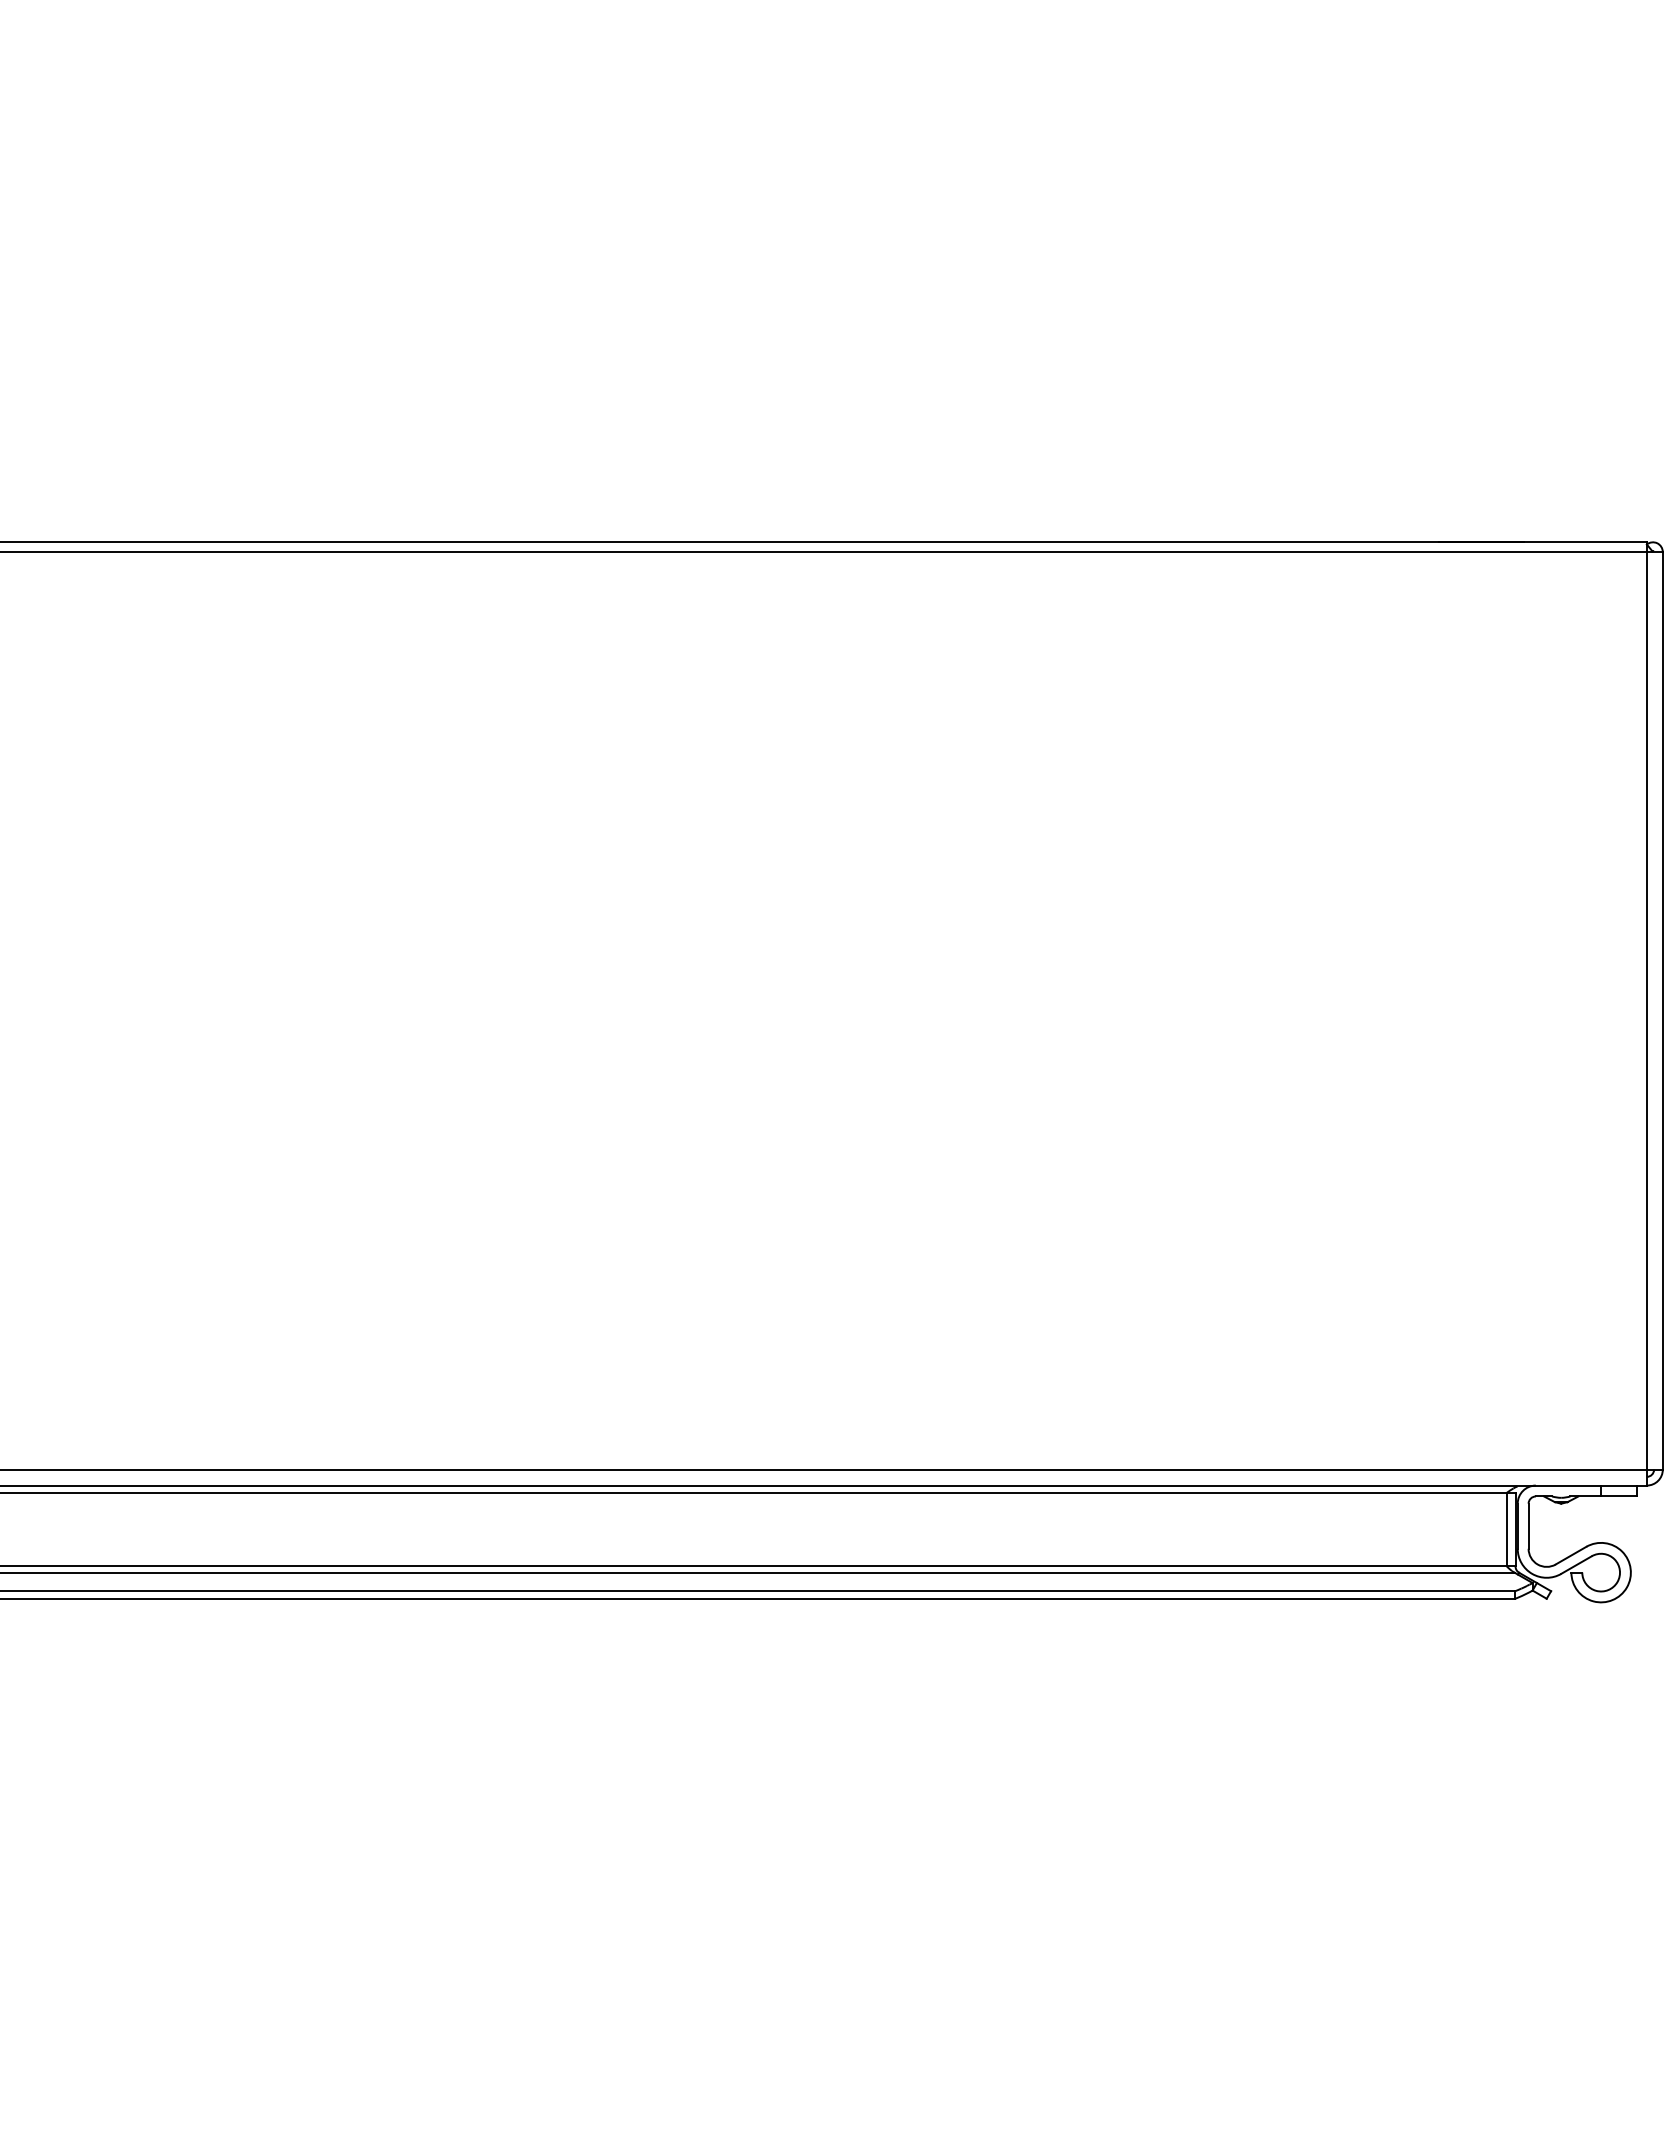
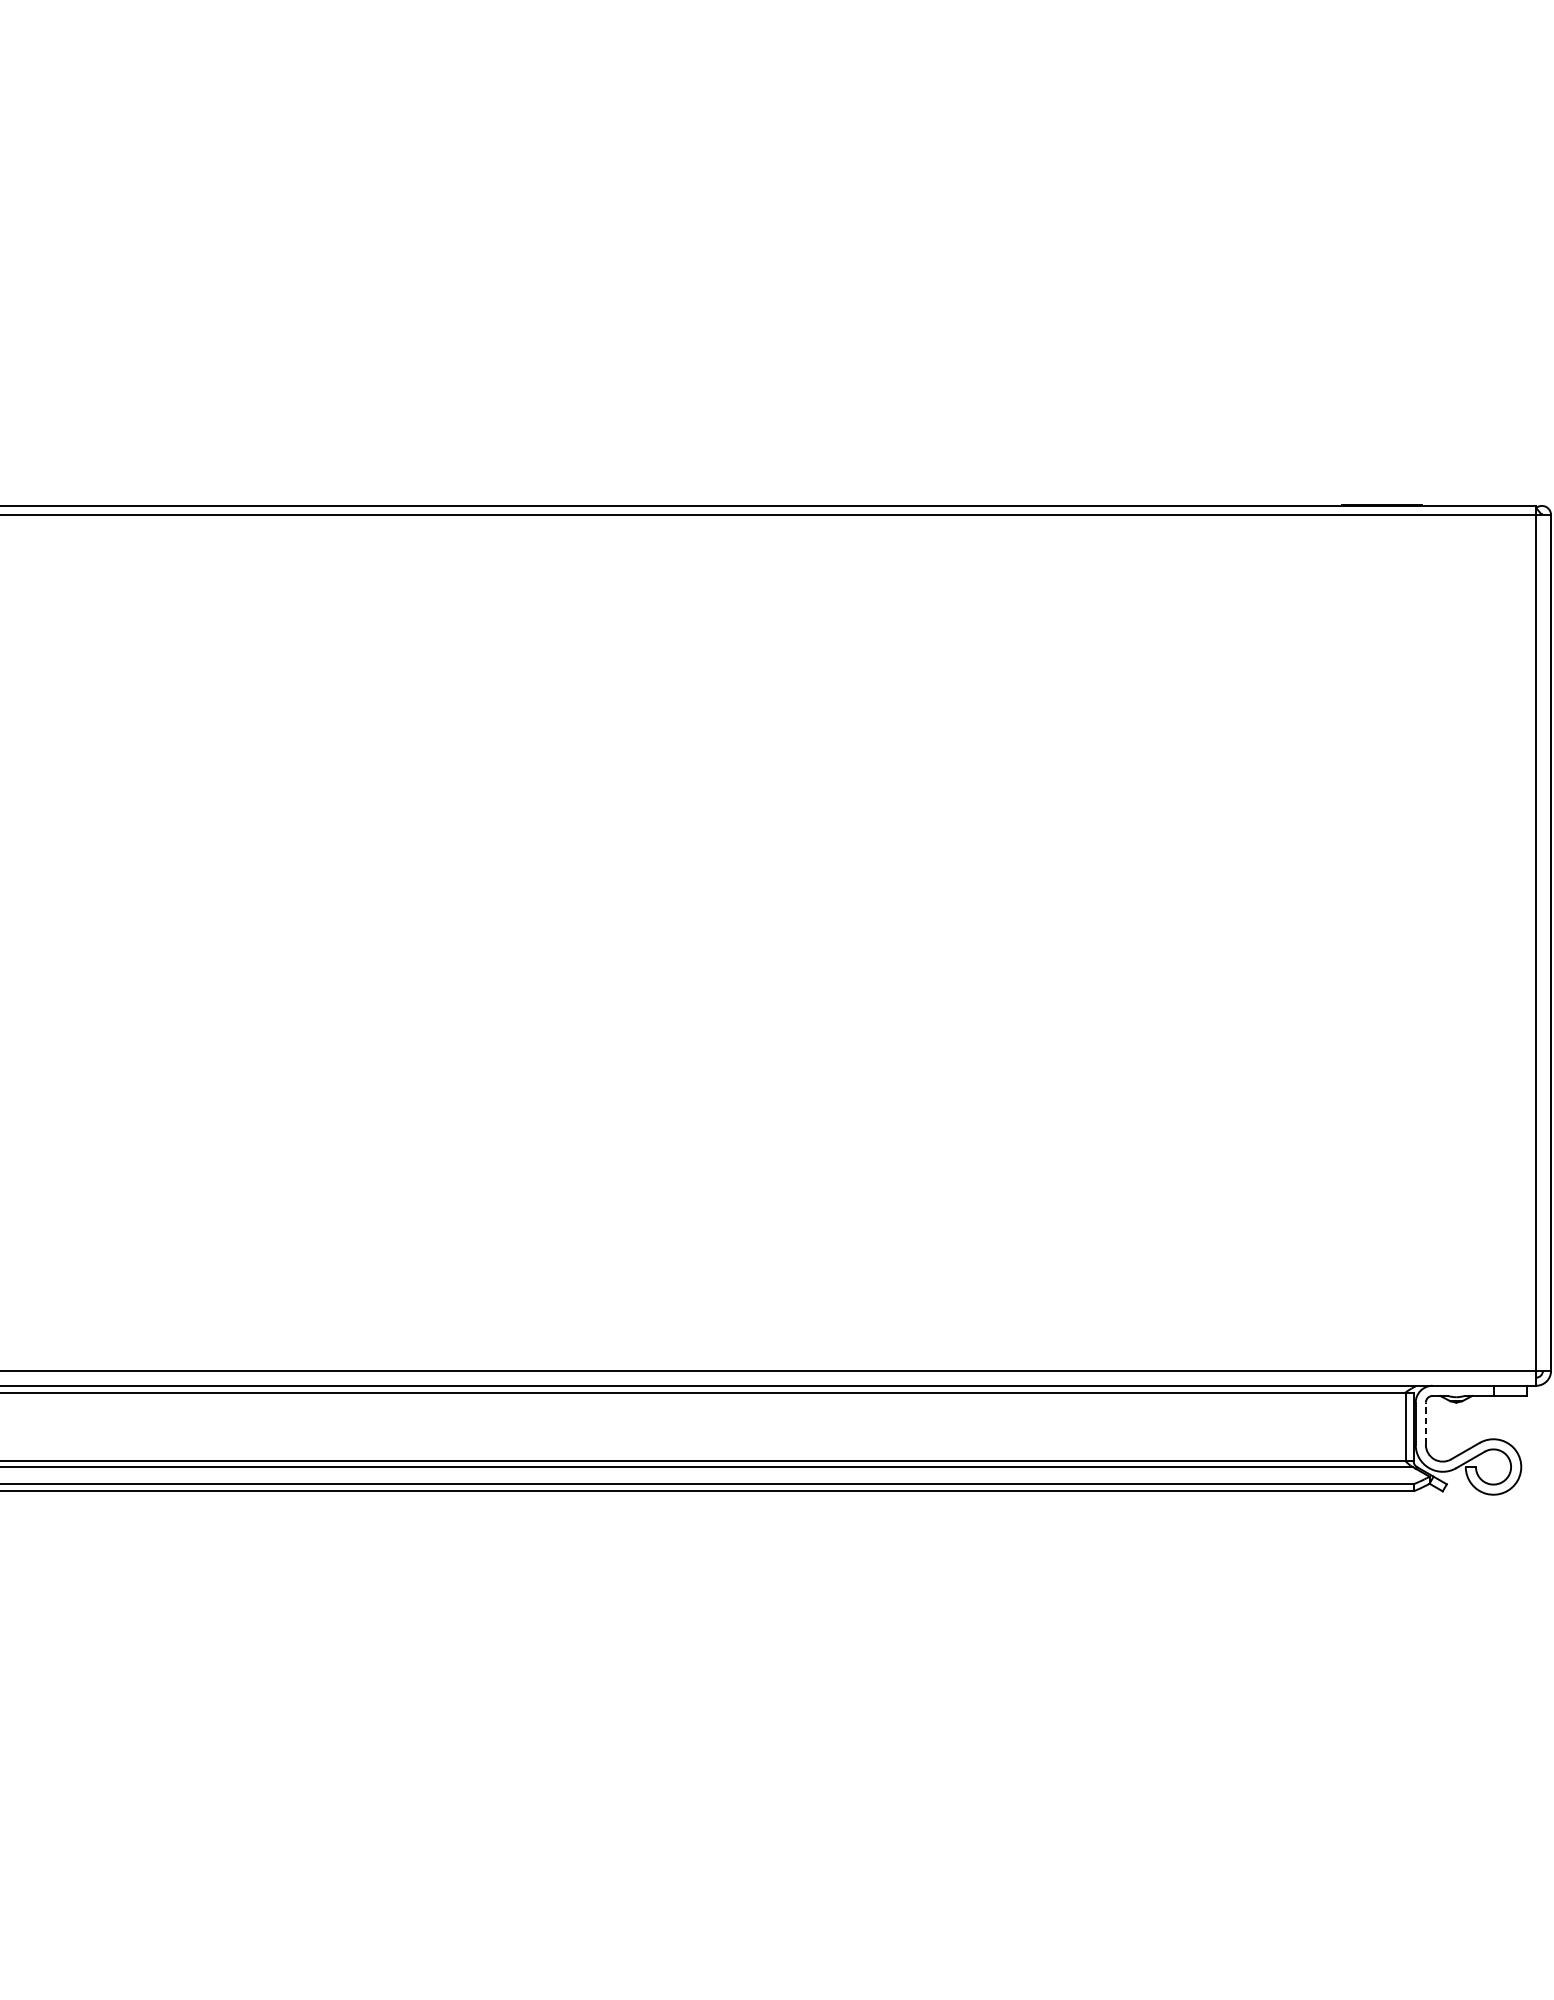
line: (1528, 1526) -> (1425, 1423), solid -> dashed

